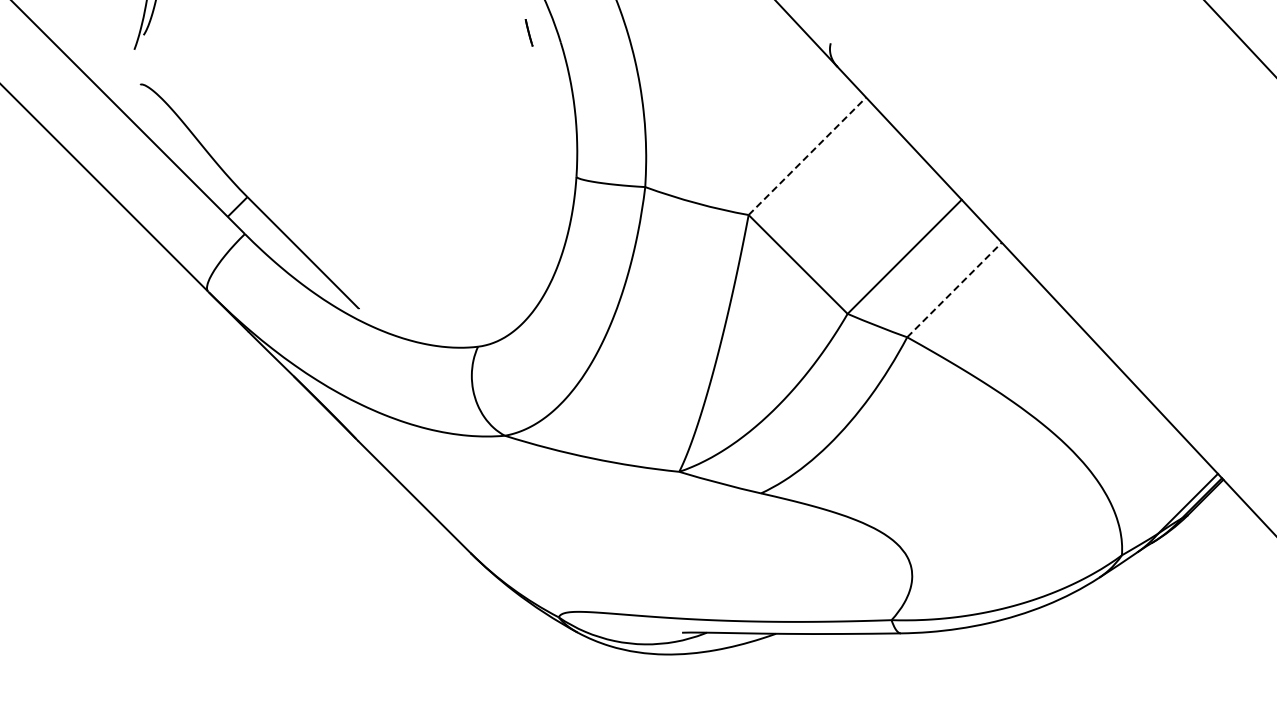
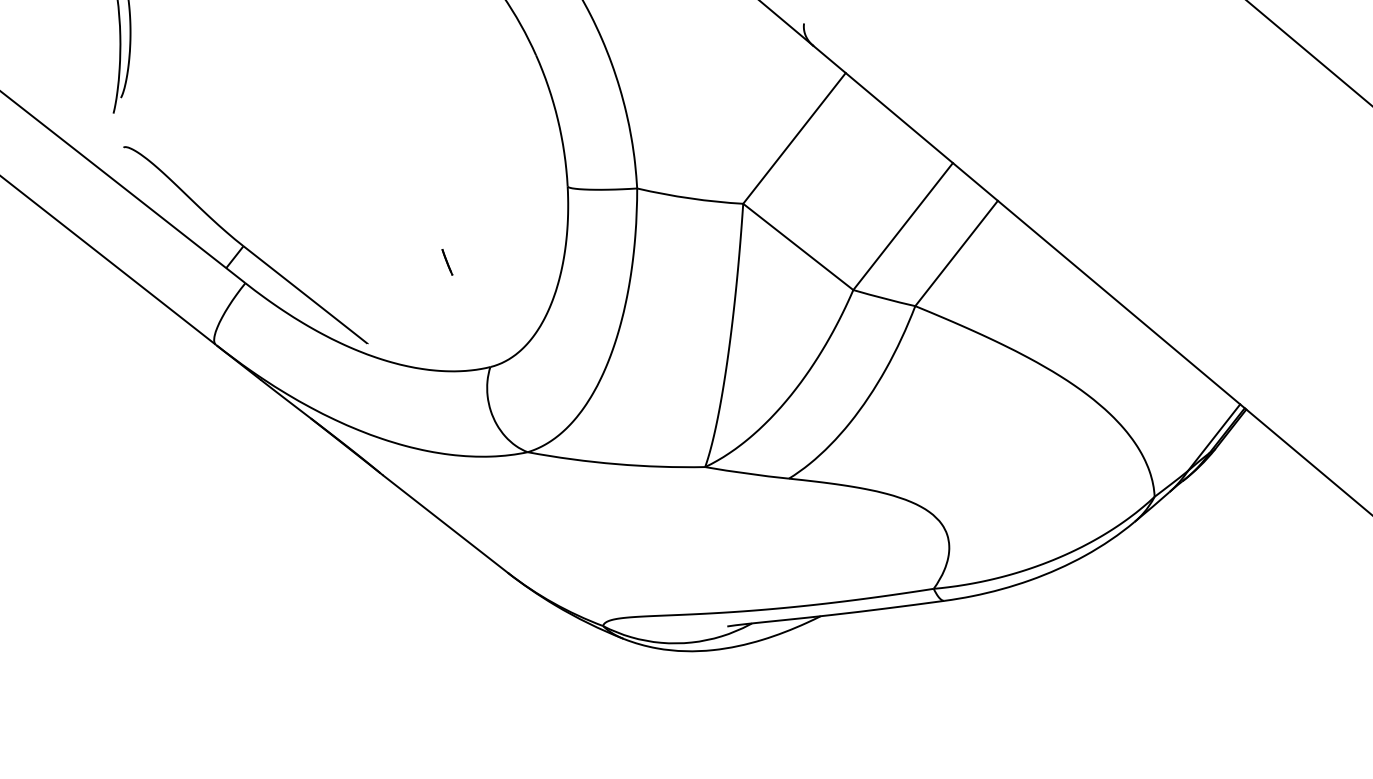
line: (529, 33) -> (447, 262), moved
line: (807, 156) -> (794, 138), dashed -> solid
line: (954, 289) -> (956, 253), dashed -> solid

